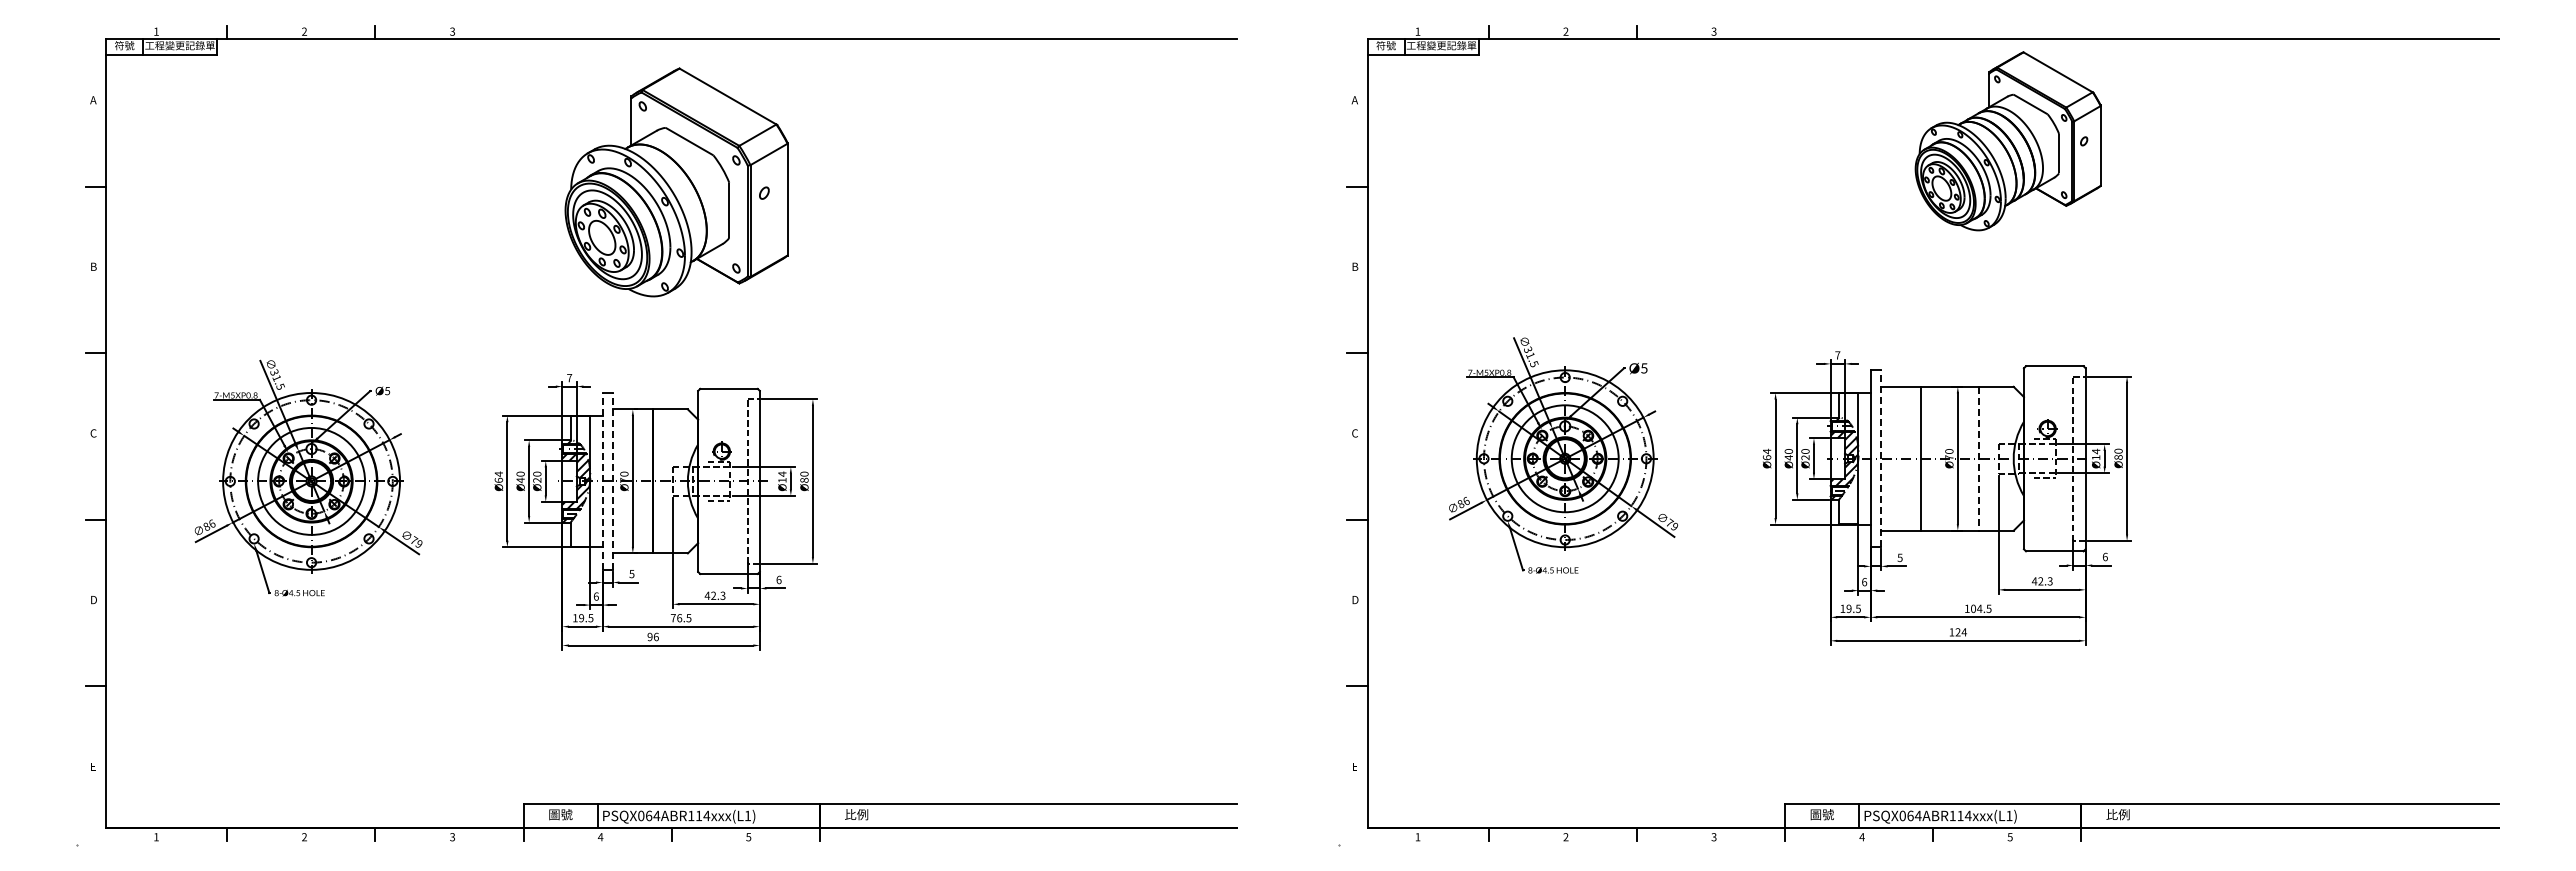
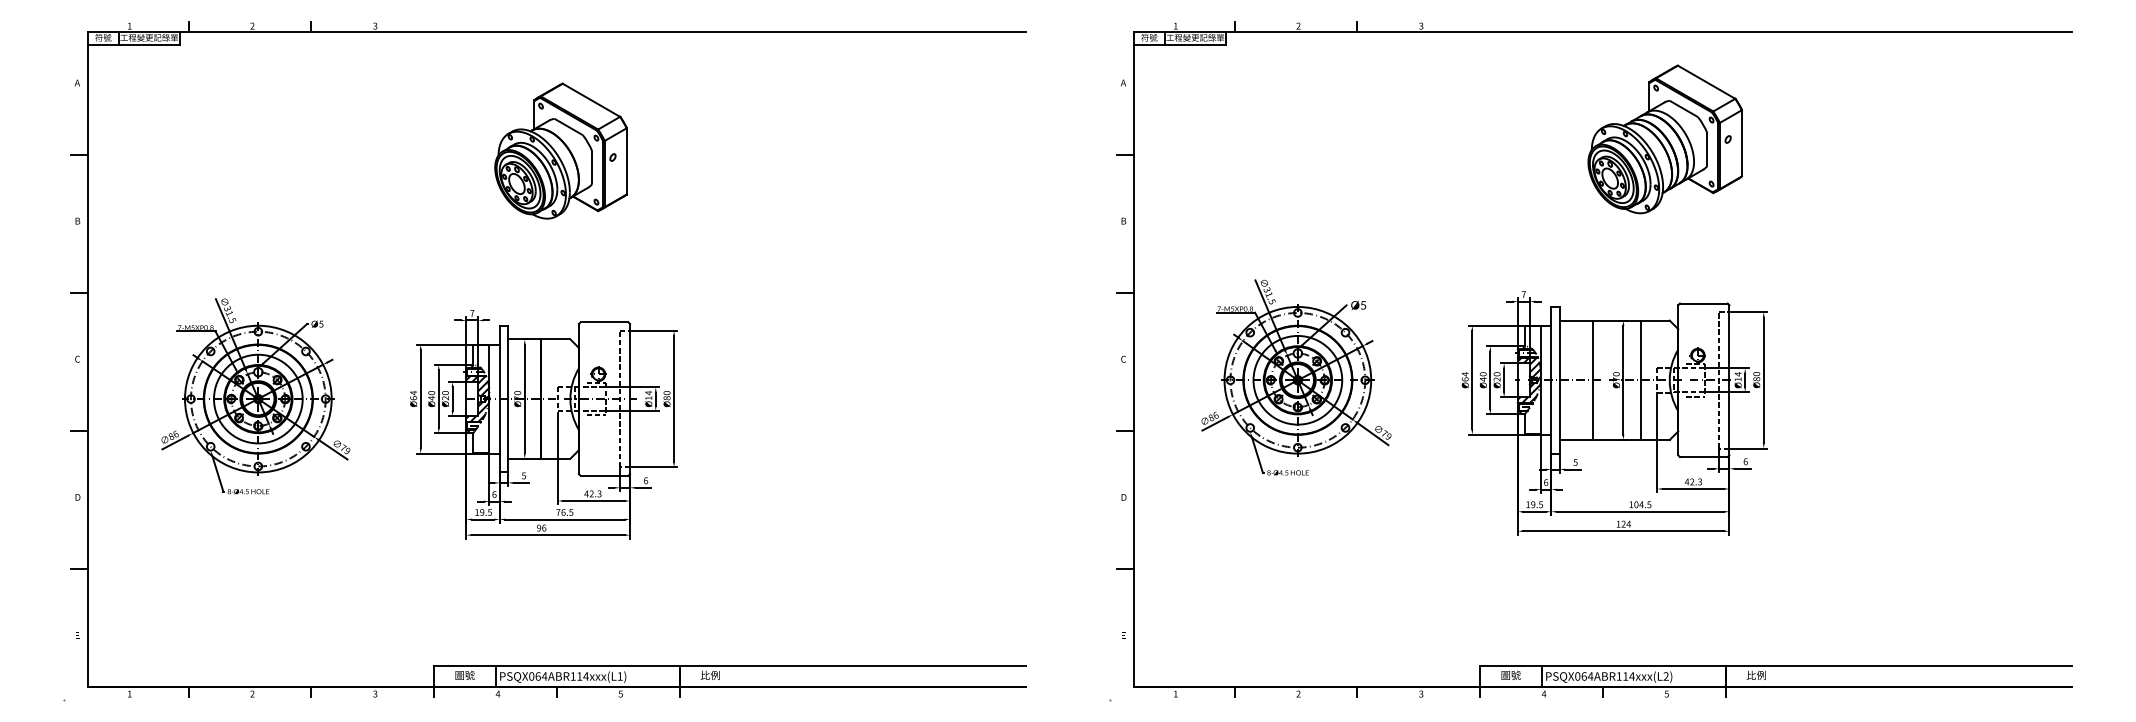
part: (2007, 141) -> (1664, 139), moved
part: (676, 182) -> (560, 151), size x0.71
line: (1881, 458) -> (1560, 380), dashed -> solid
line: (1978, 458) -> (1640, 380), dashed -> solid
line: (602, 480) -> (499, 398), dashed -> solid
line: (612, 480) -> (507, 398), dashed -> solid
text: (2009, 815) -> (1666, 676), PSQX064ABR114xxx(L1) -> PSQX064ABR114xxx(L2)

